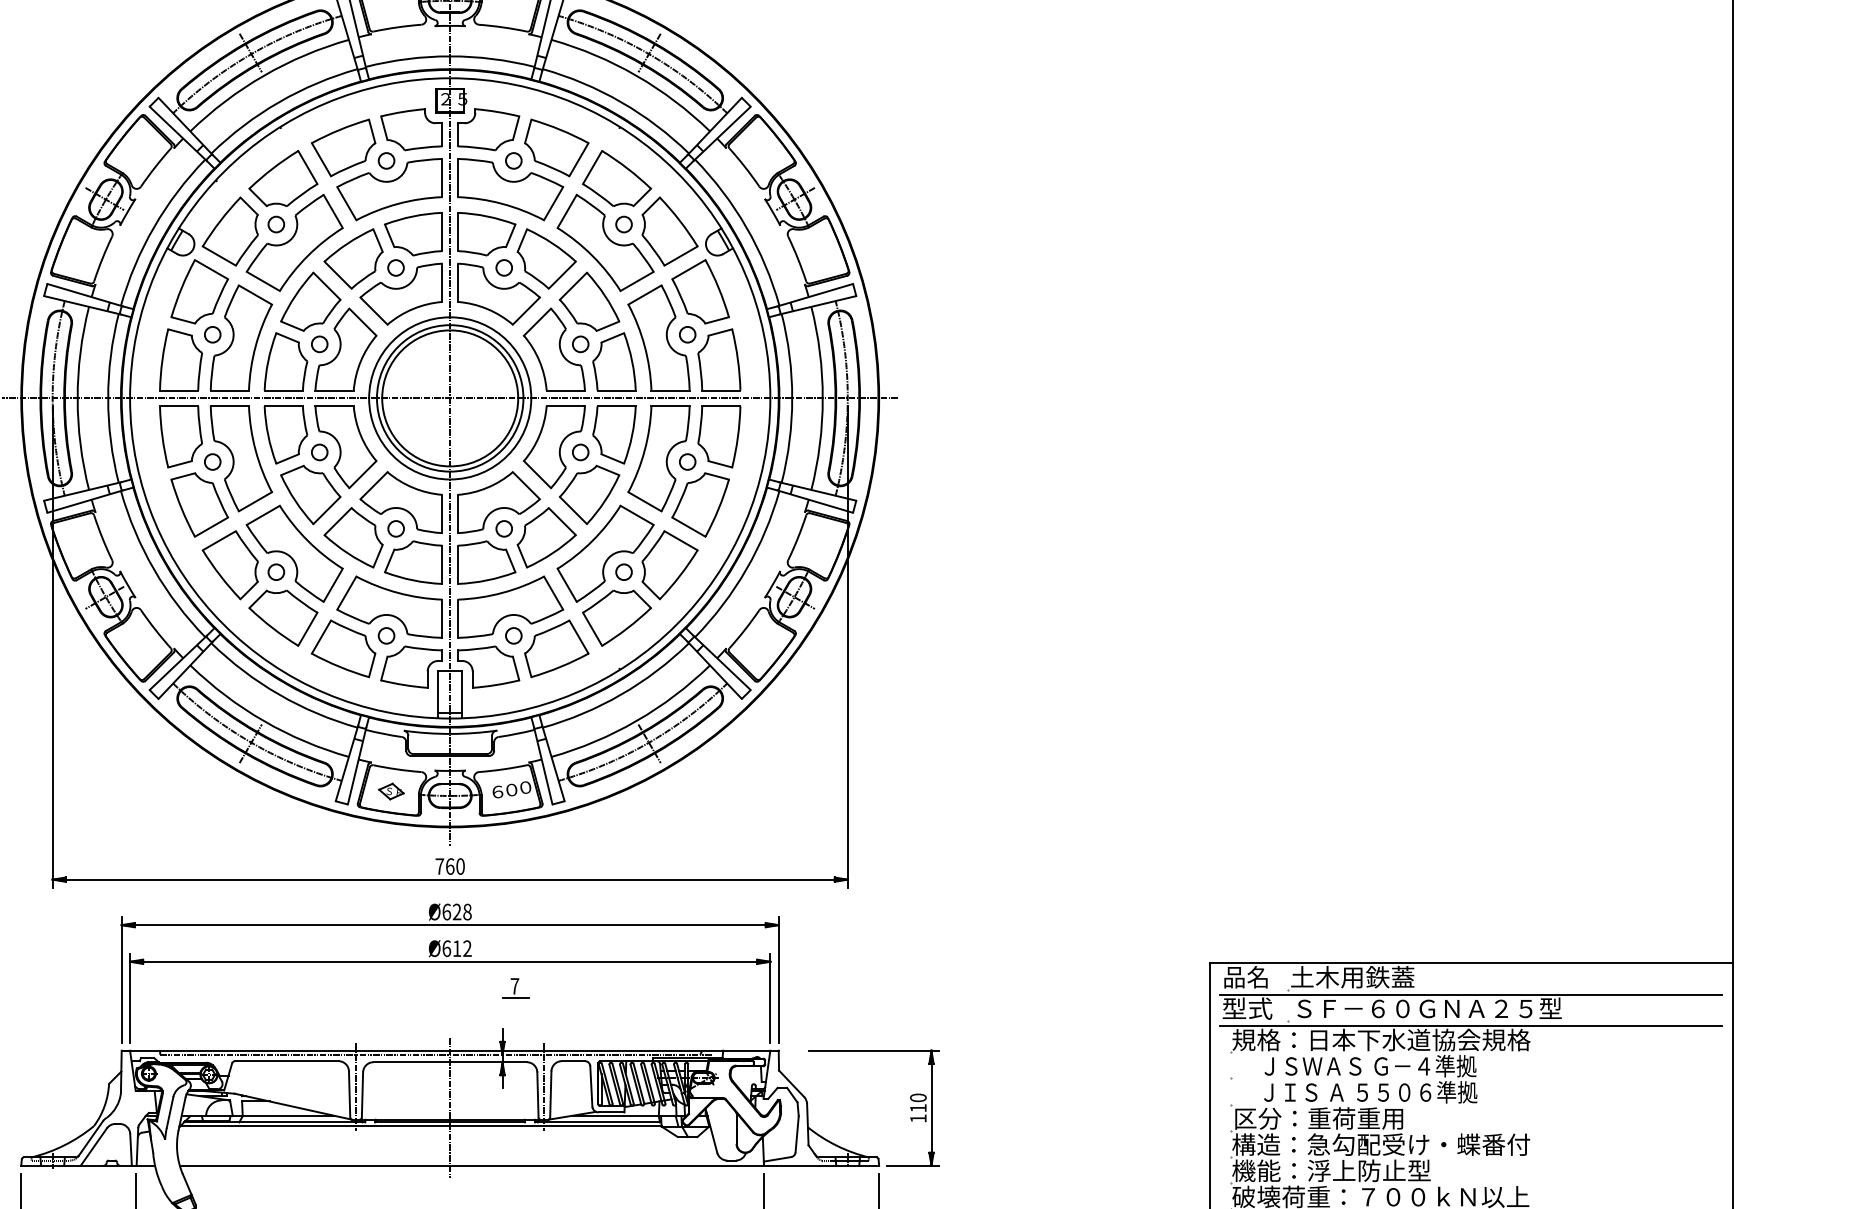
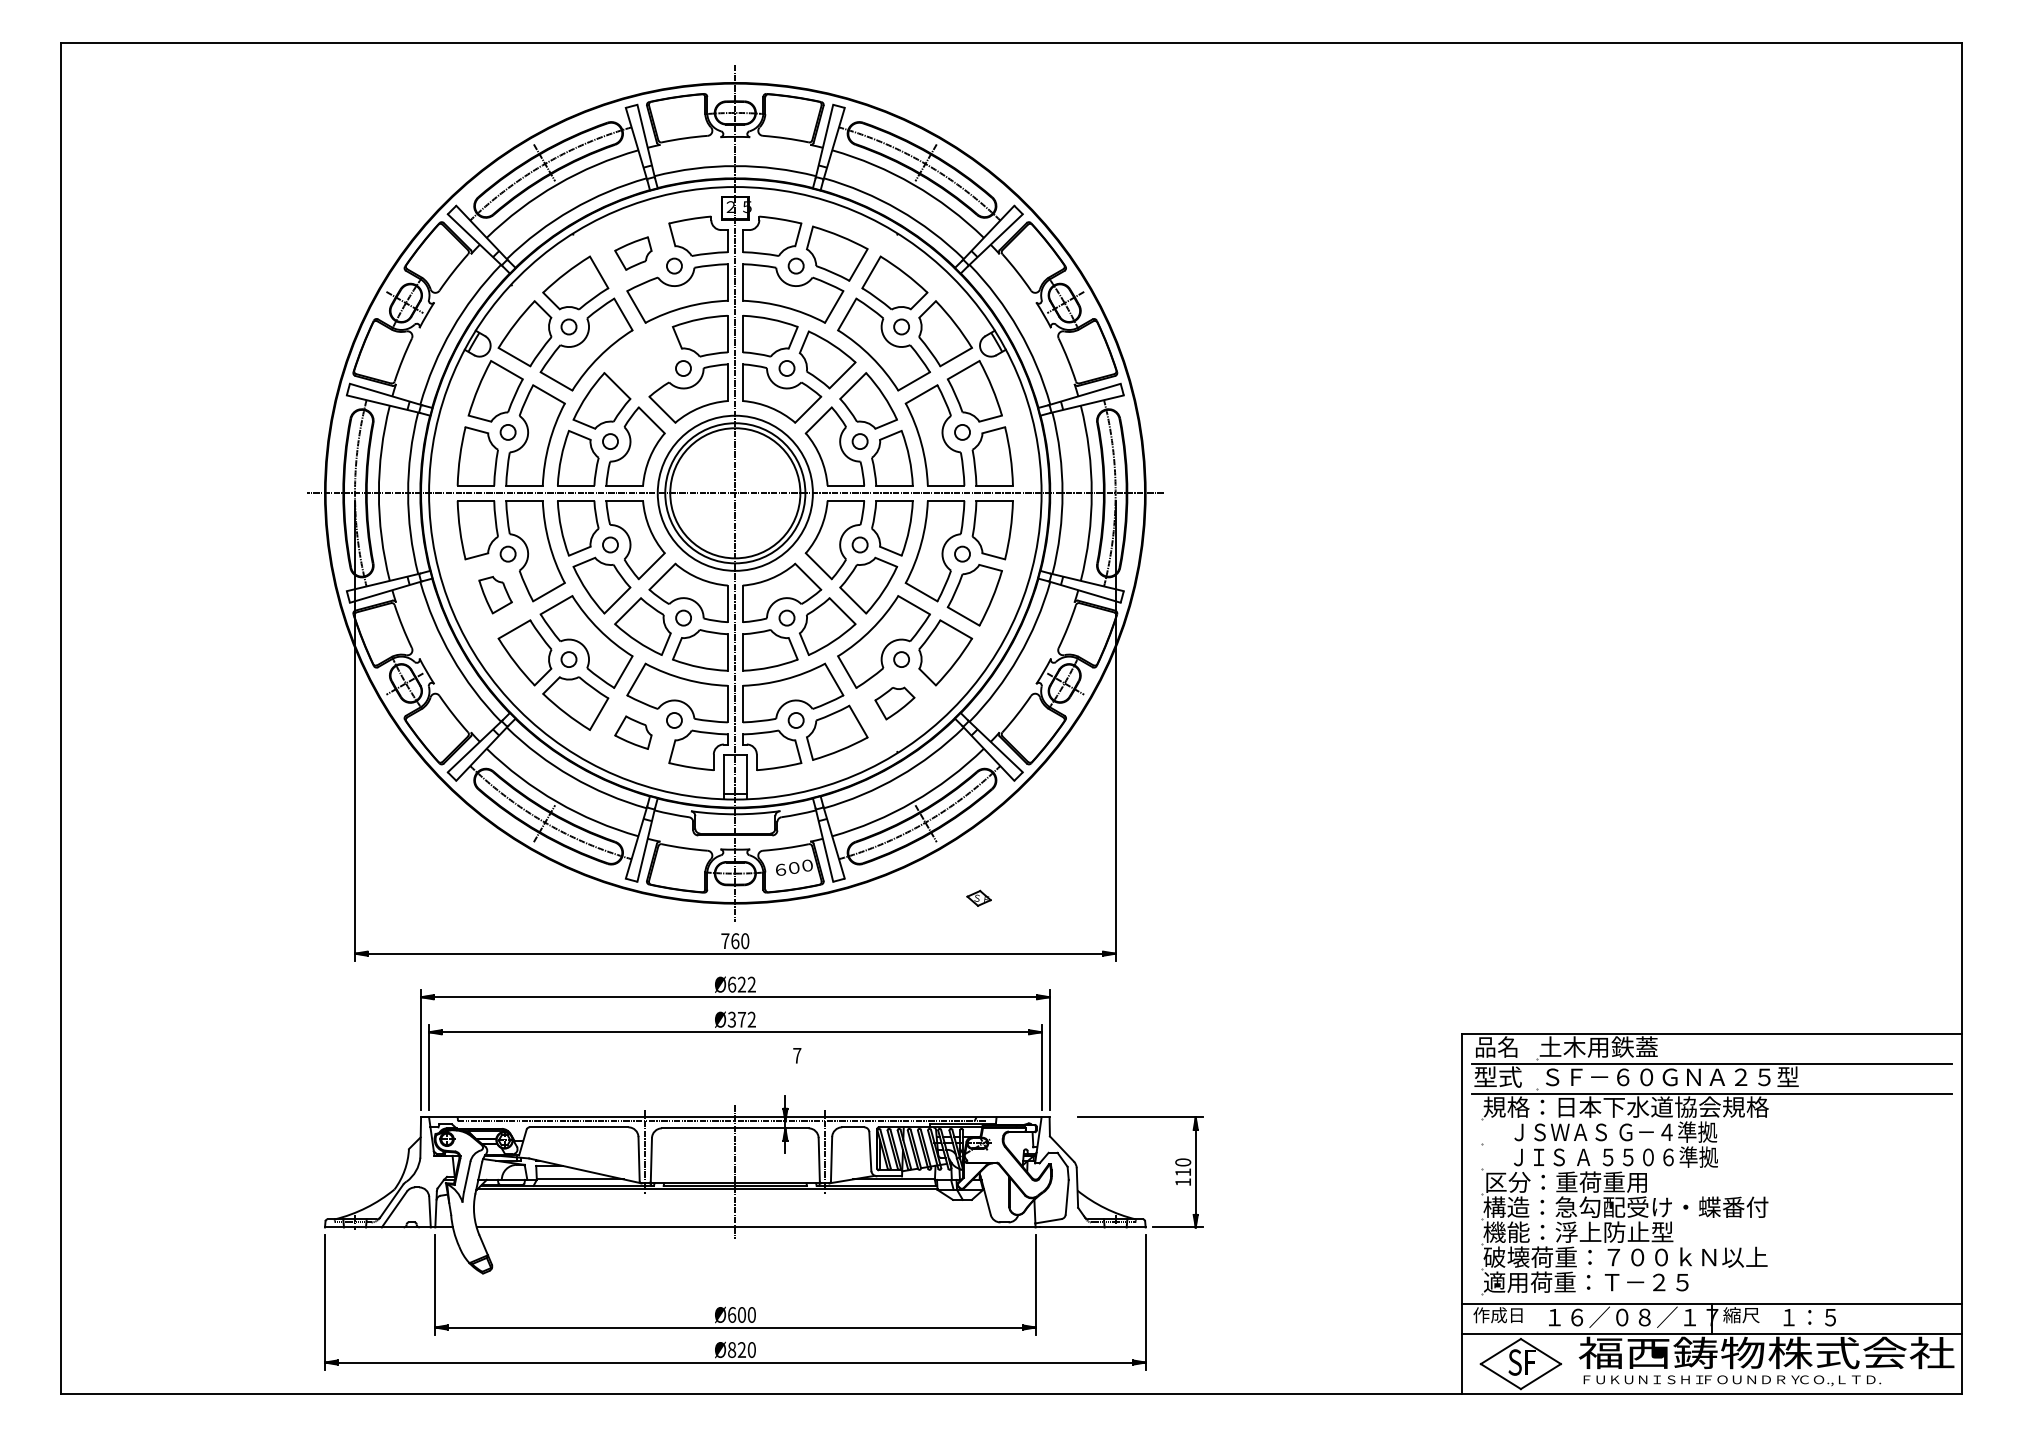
part: (343, 147) -> (633, 253), size x0.6
part: (353, 258) -> (642, 359), removed
part: (199, 504) -> (495, 594), size x0.6
part: (616, 618) -> (894, 703), size x0.6
part: (343, 648) -> (633, 732), size x0.6
part: (390, 790) -> (978, 897), moved
text: (467, 911) -> (751, 984), Ø628 -> Ø622
text: (451, 948) -> (736, 1019), Ø612 -> Ø372
line: (515, 998) -> (797, 1067), removed

